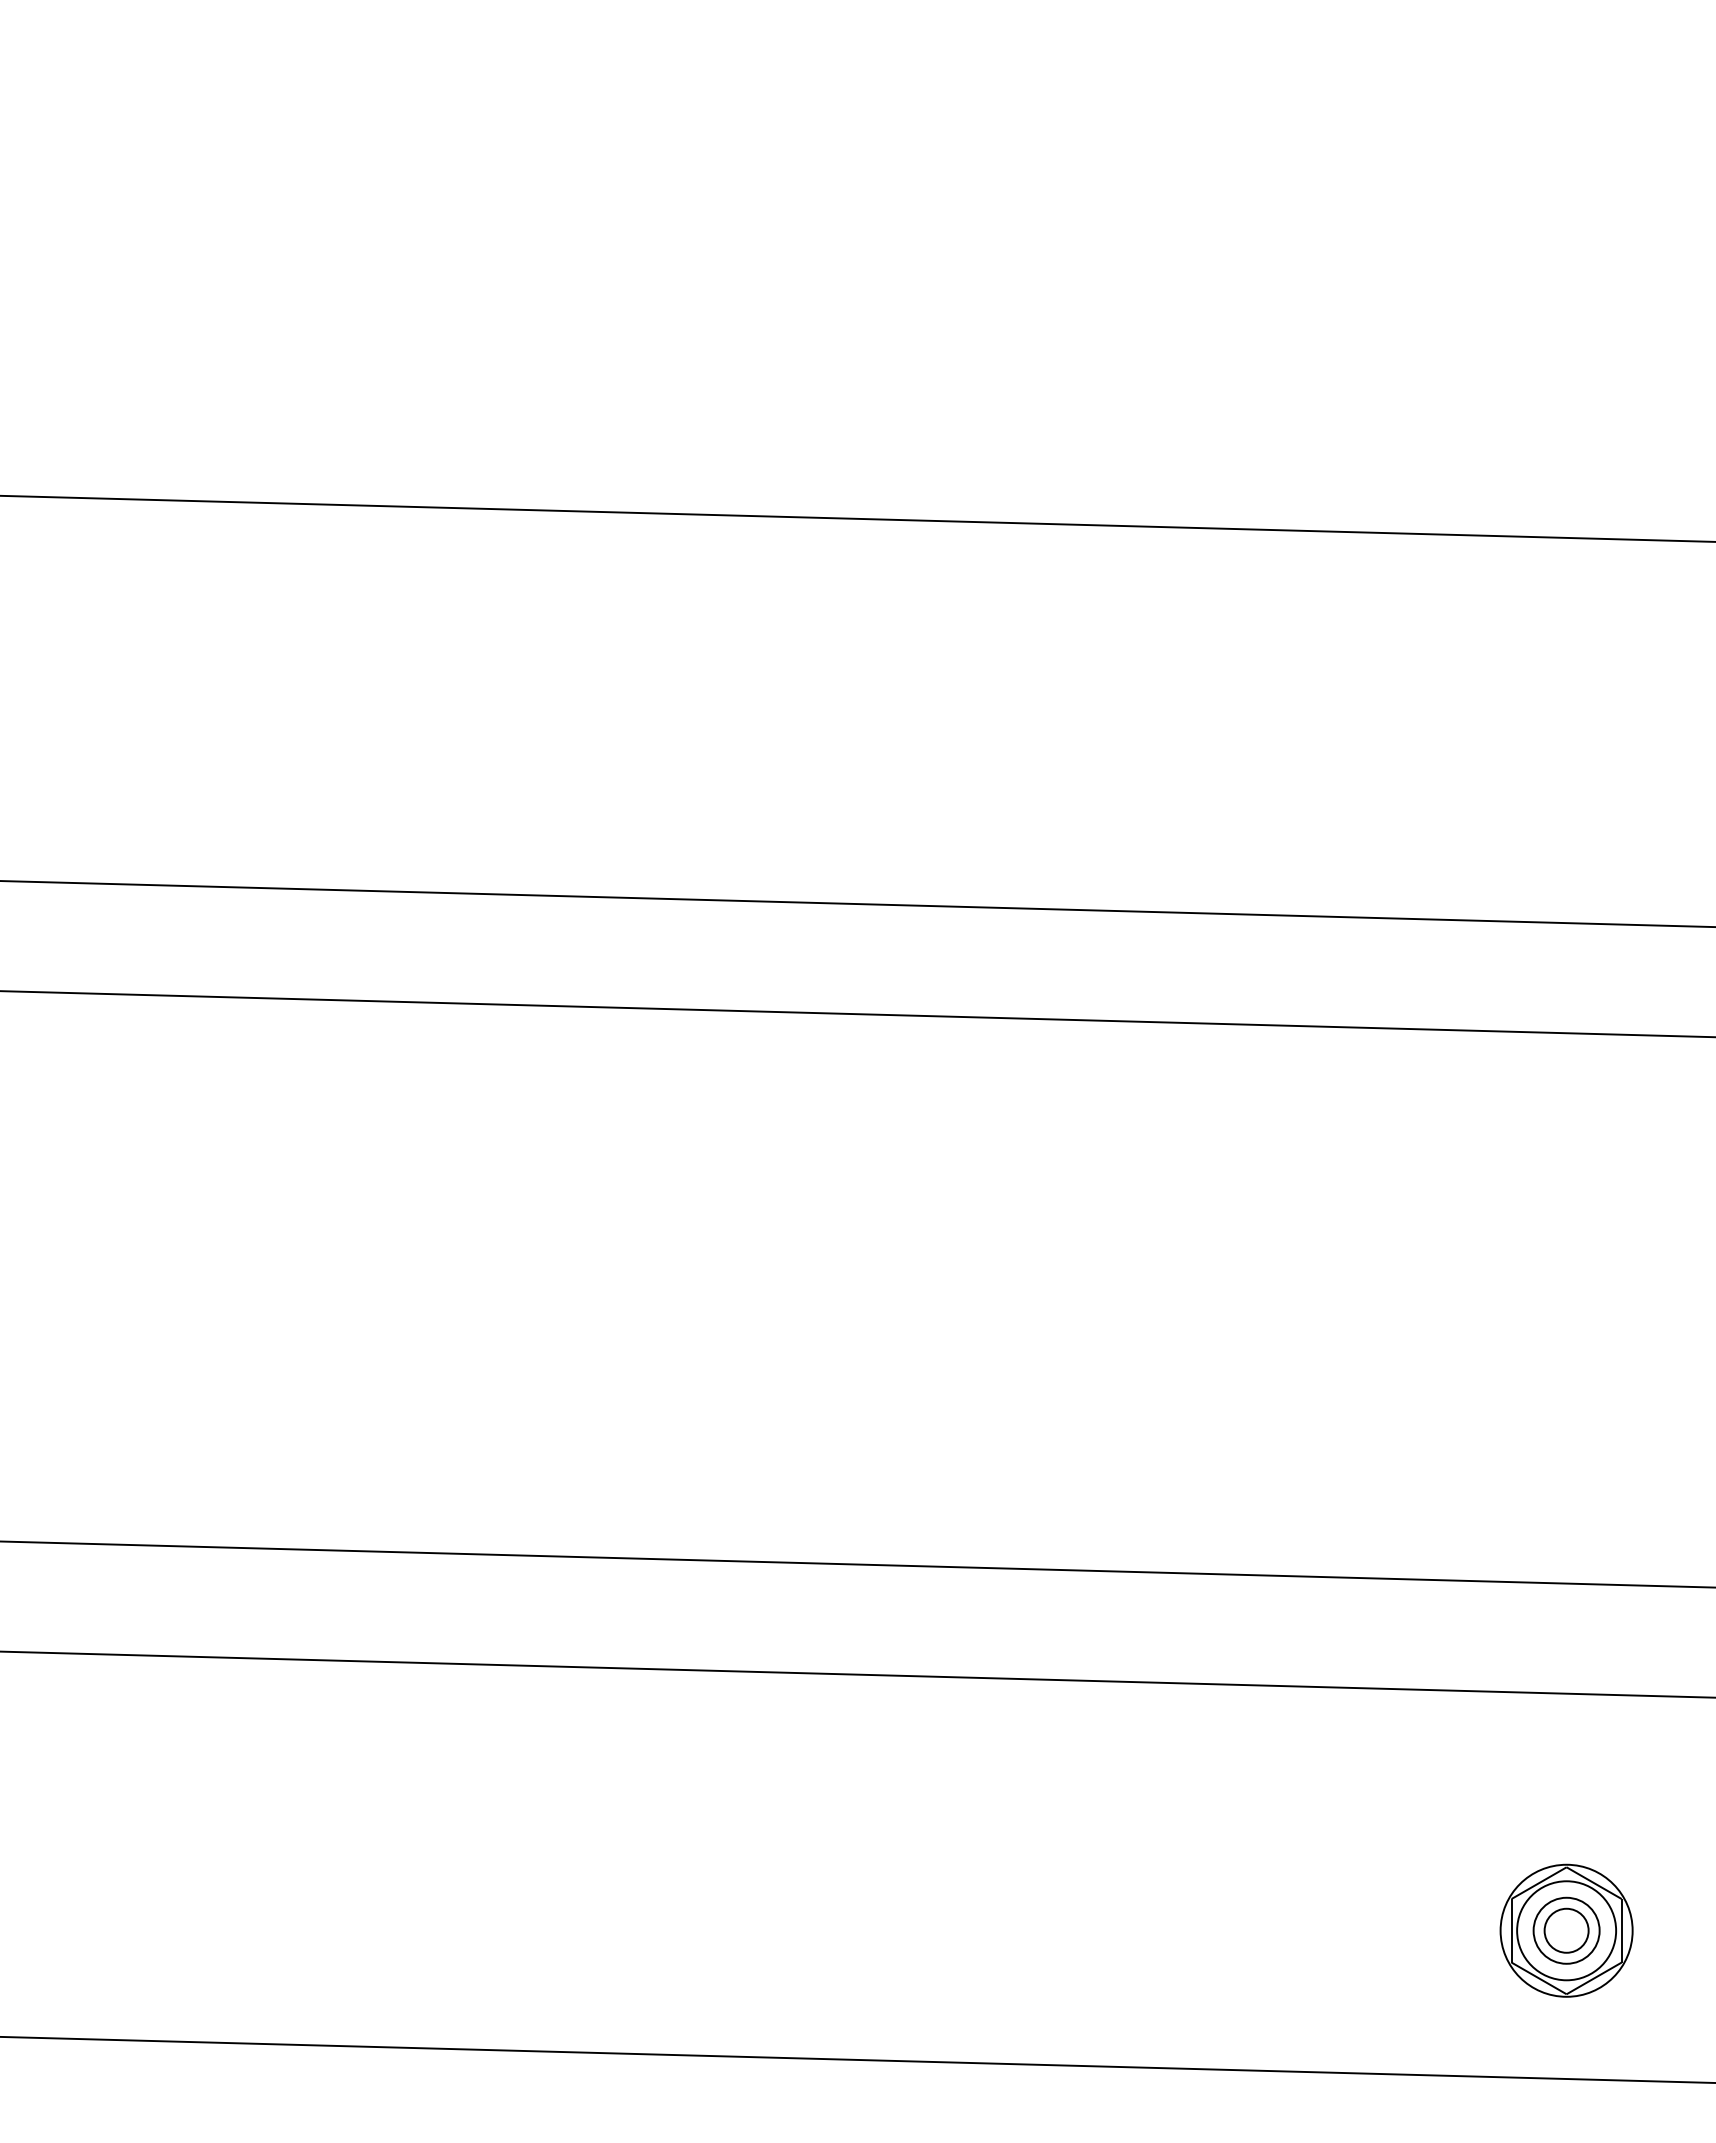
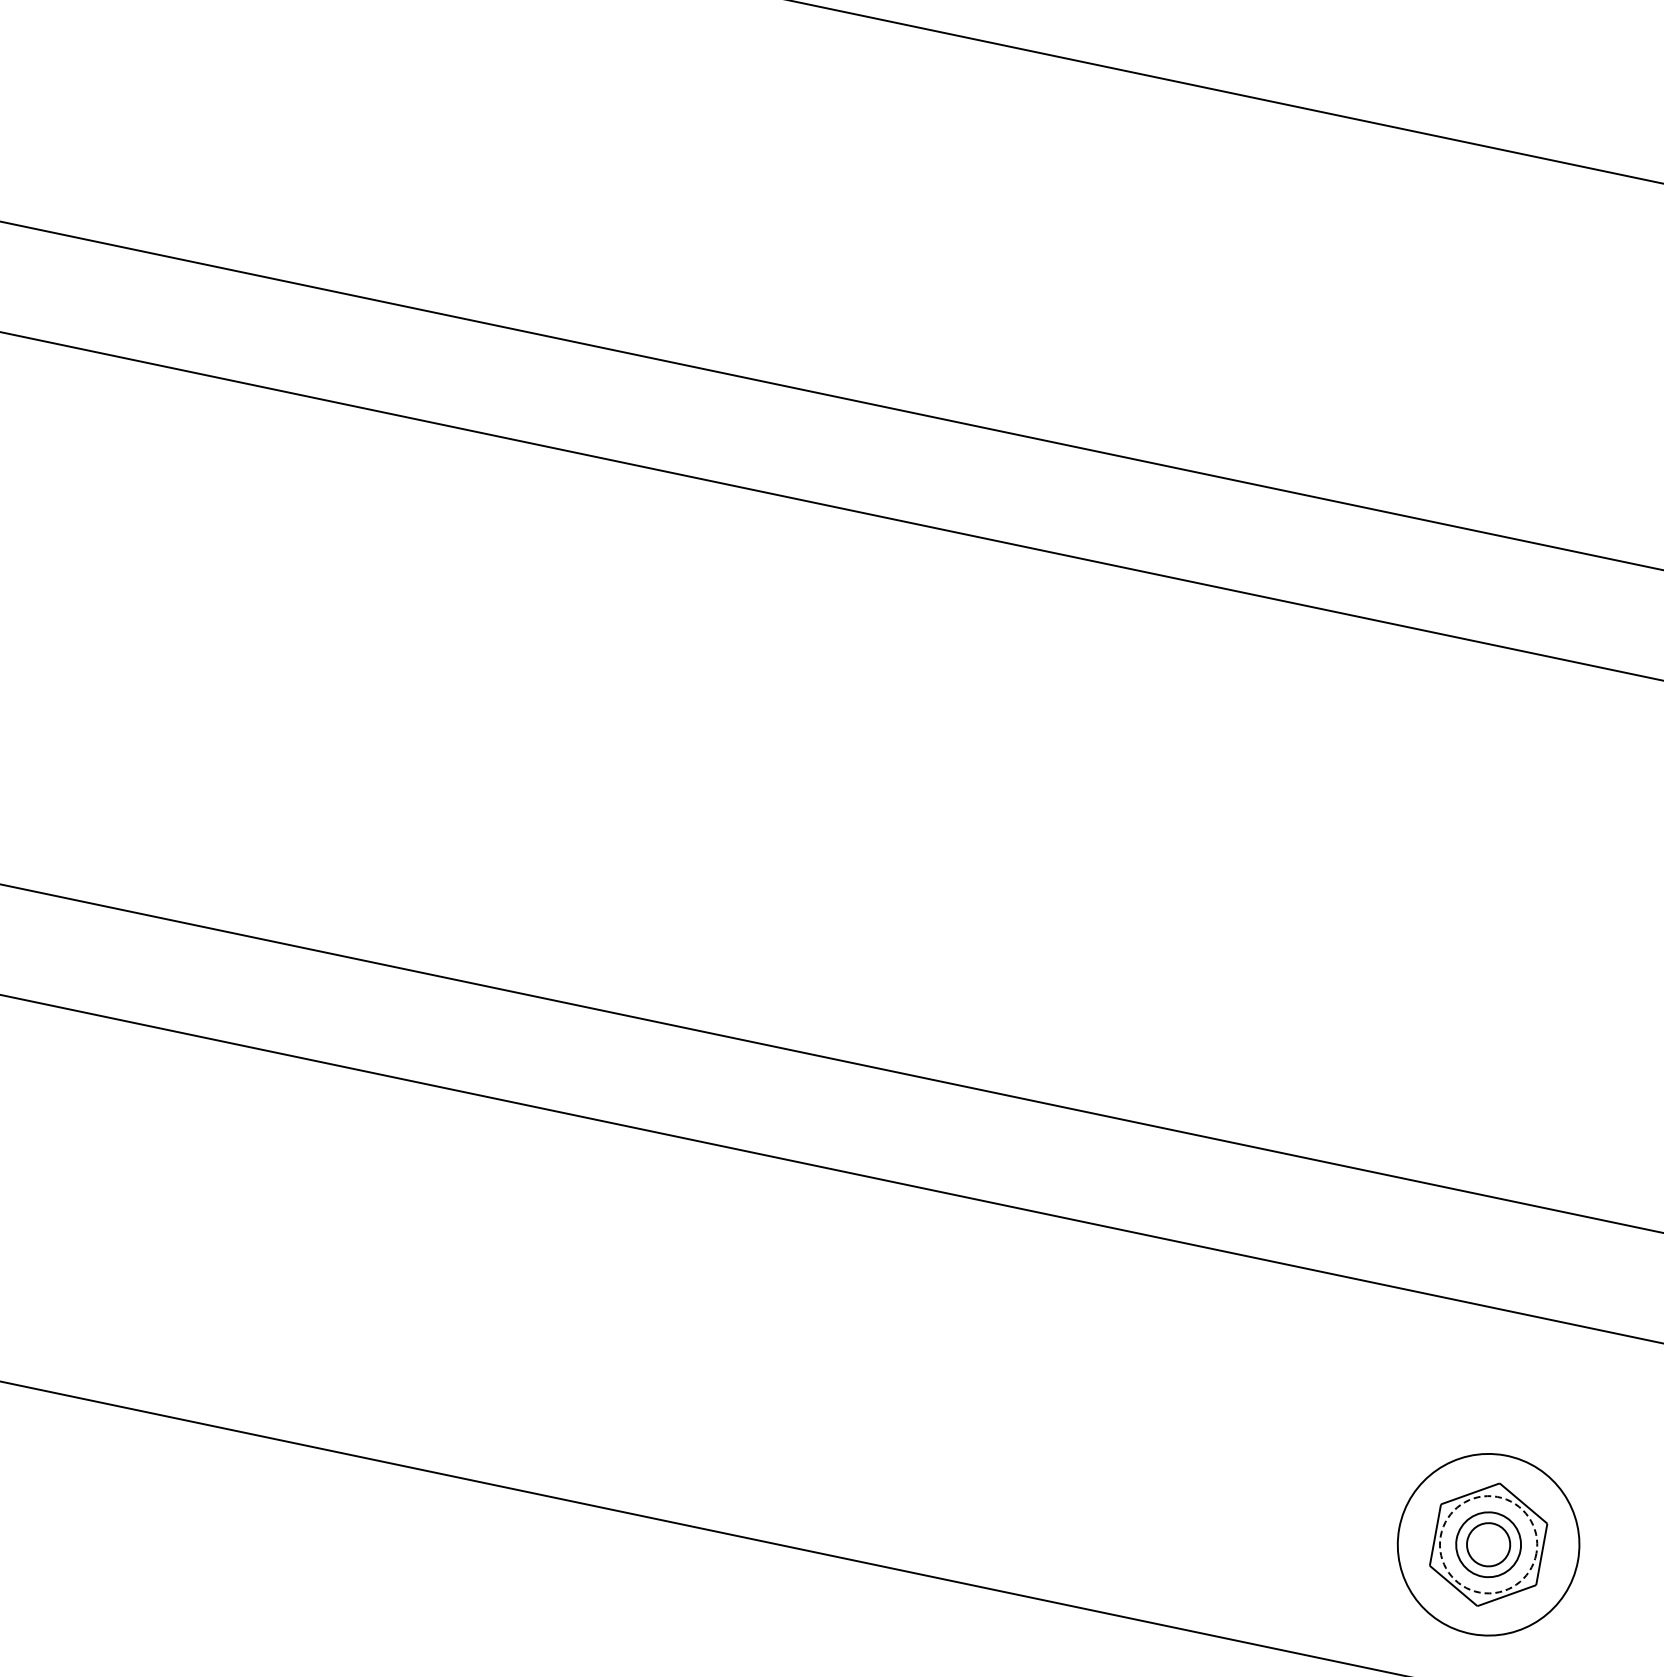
circle: (1566, 1930) -> (1488, 1544), size x1.4
circle: (1566, 1930) -> (1488, 1544), solid -> dashed

